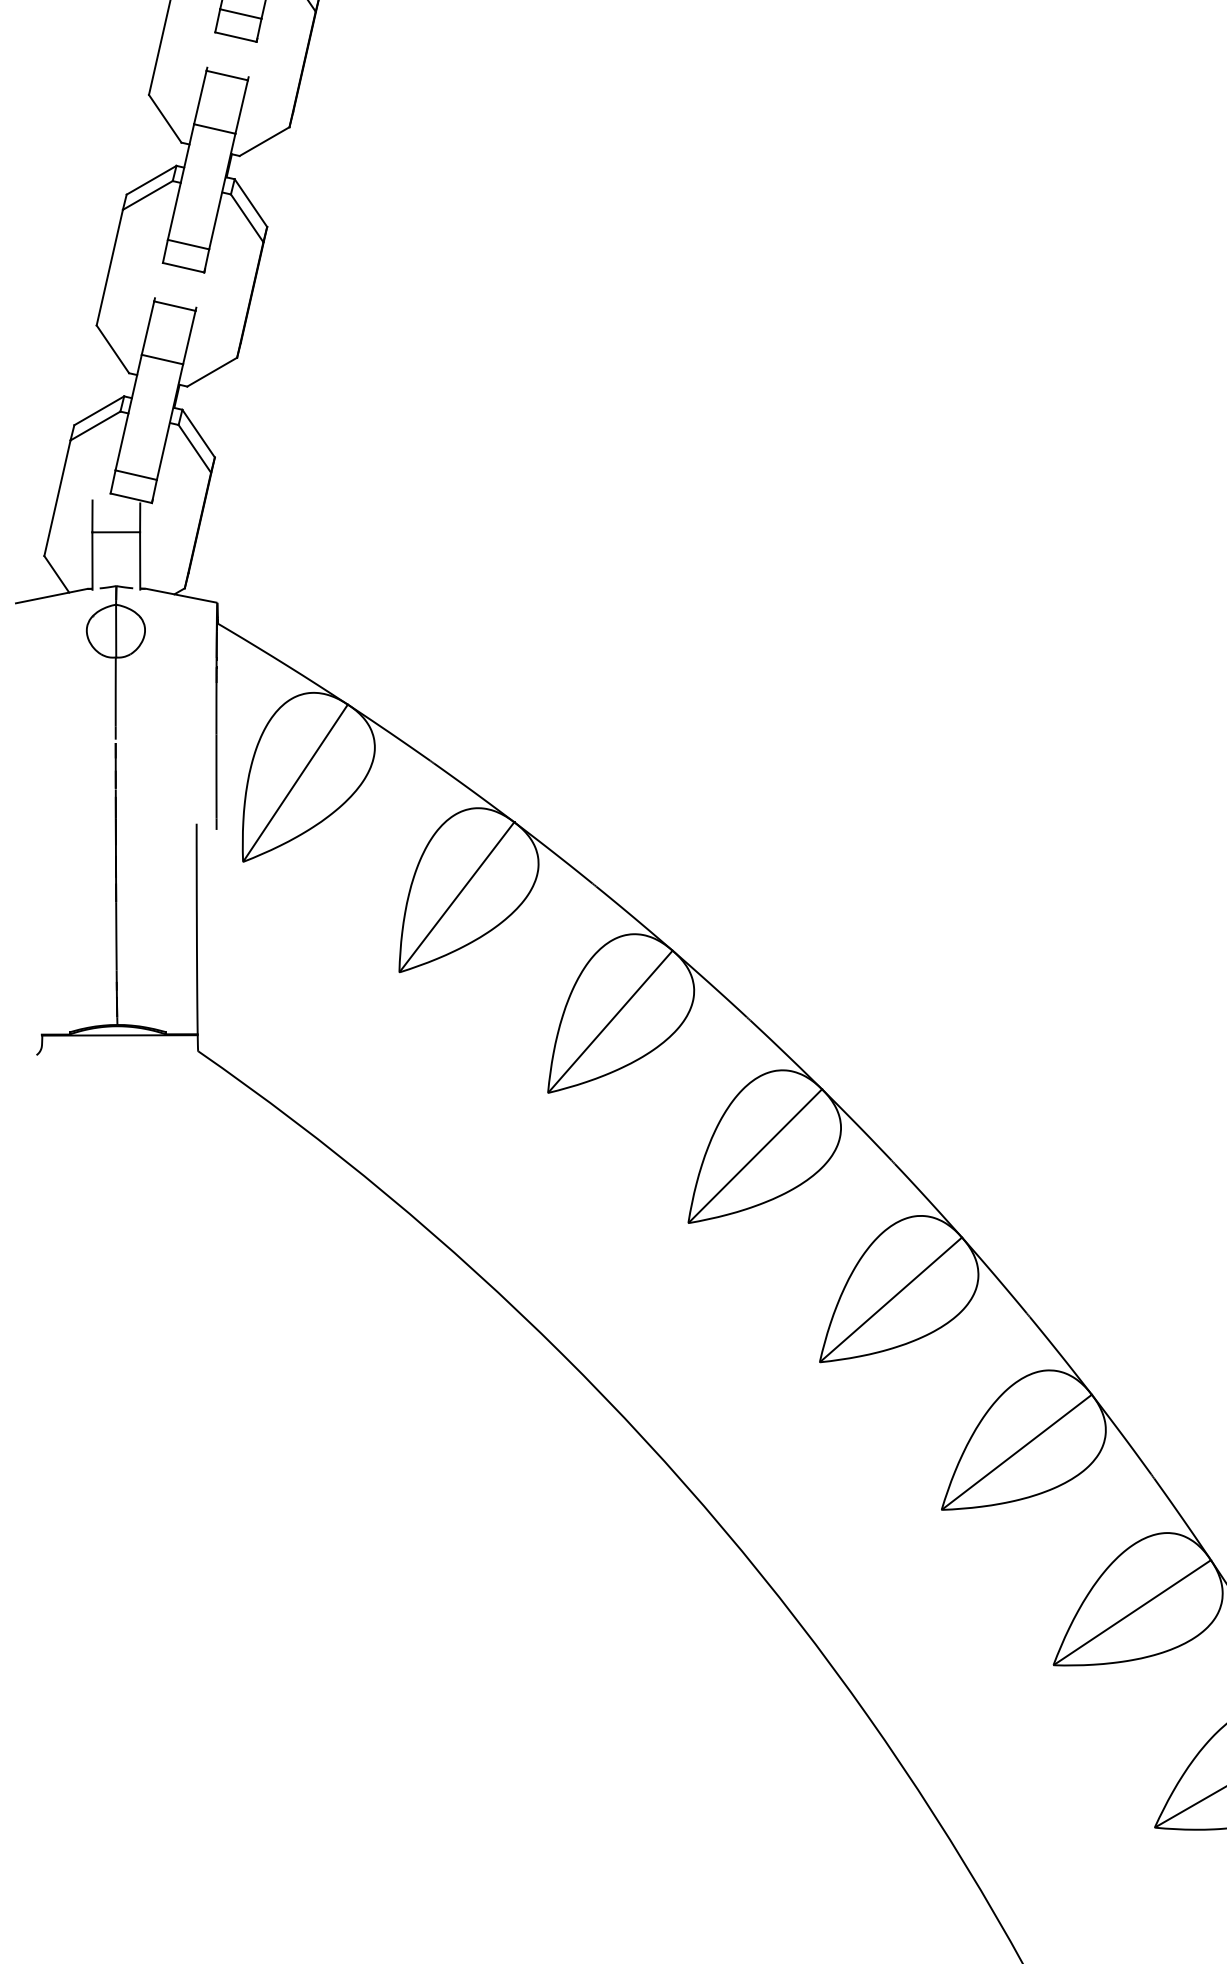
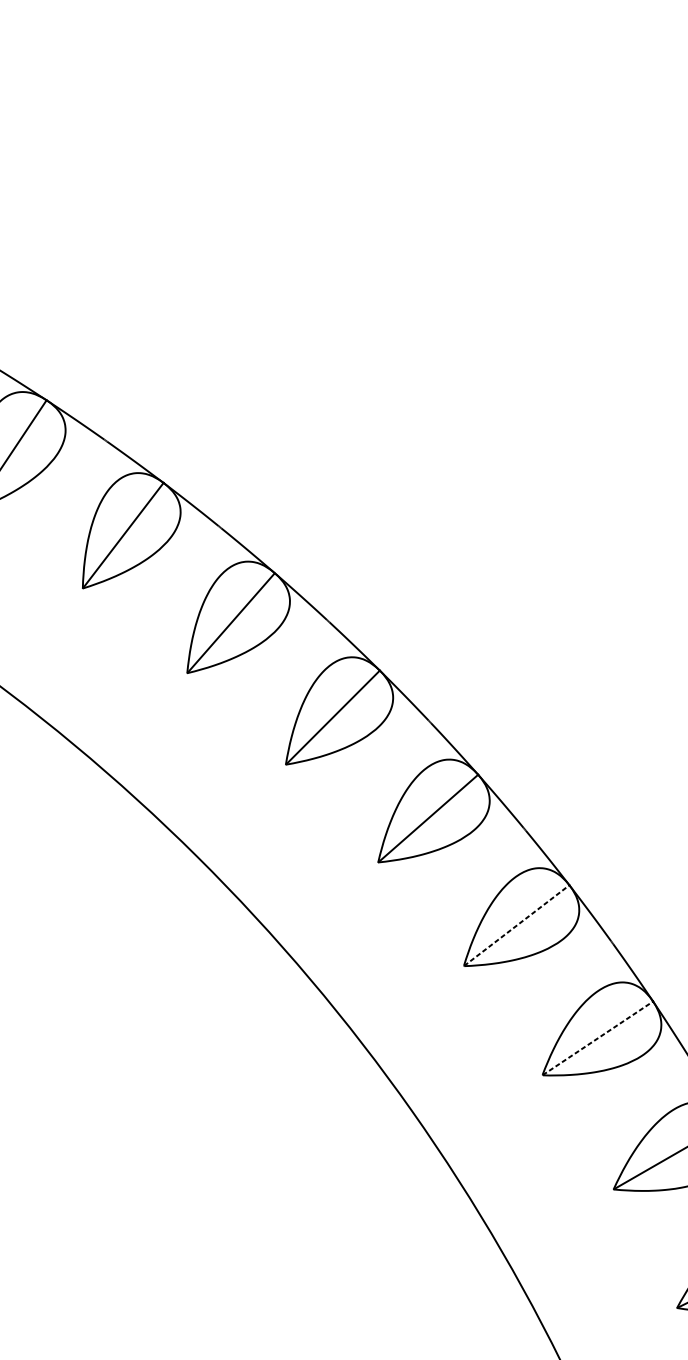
line: (1017, 1451) -> (517, 925), solid -> dashed
line: (1132, 1612) -> (597, 1038), solid -> dashed

